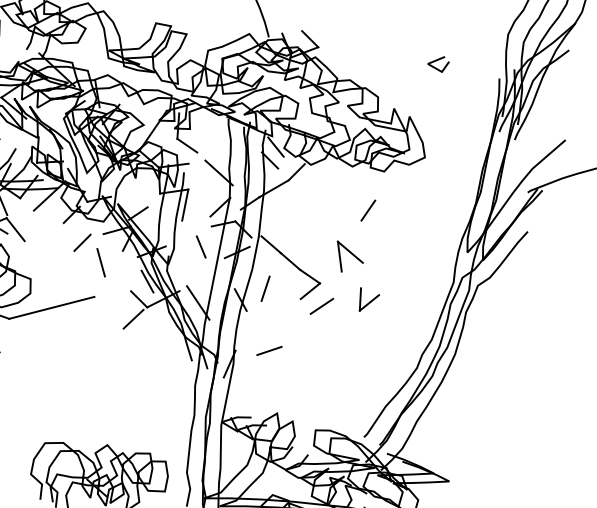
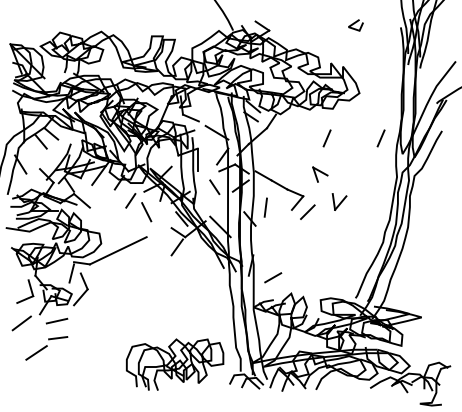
line: (441, 225) -> (380, 138), added
part: (349, 258) -> (320, 174), size x0.7
line: (269, 350) -> (273, 277), moved

